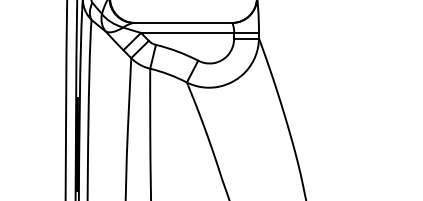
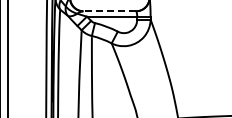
line: (182, 23) -> (109, 11), solid -> dashed

